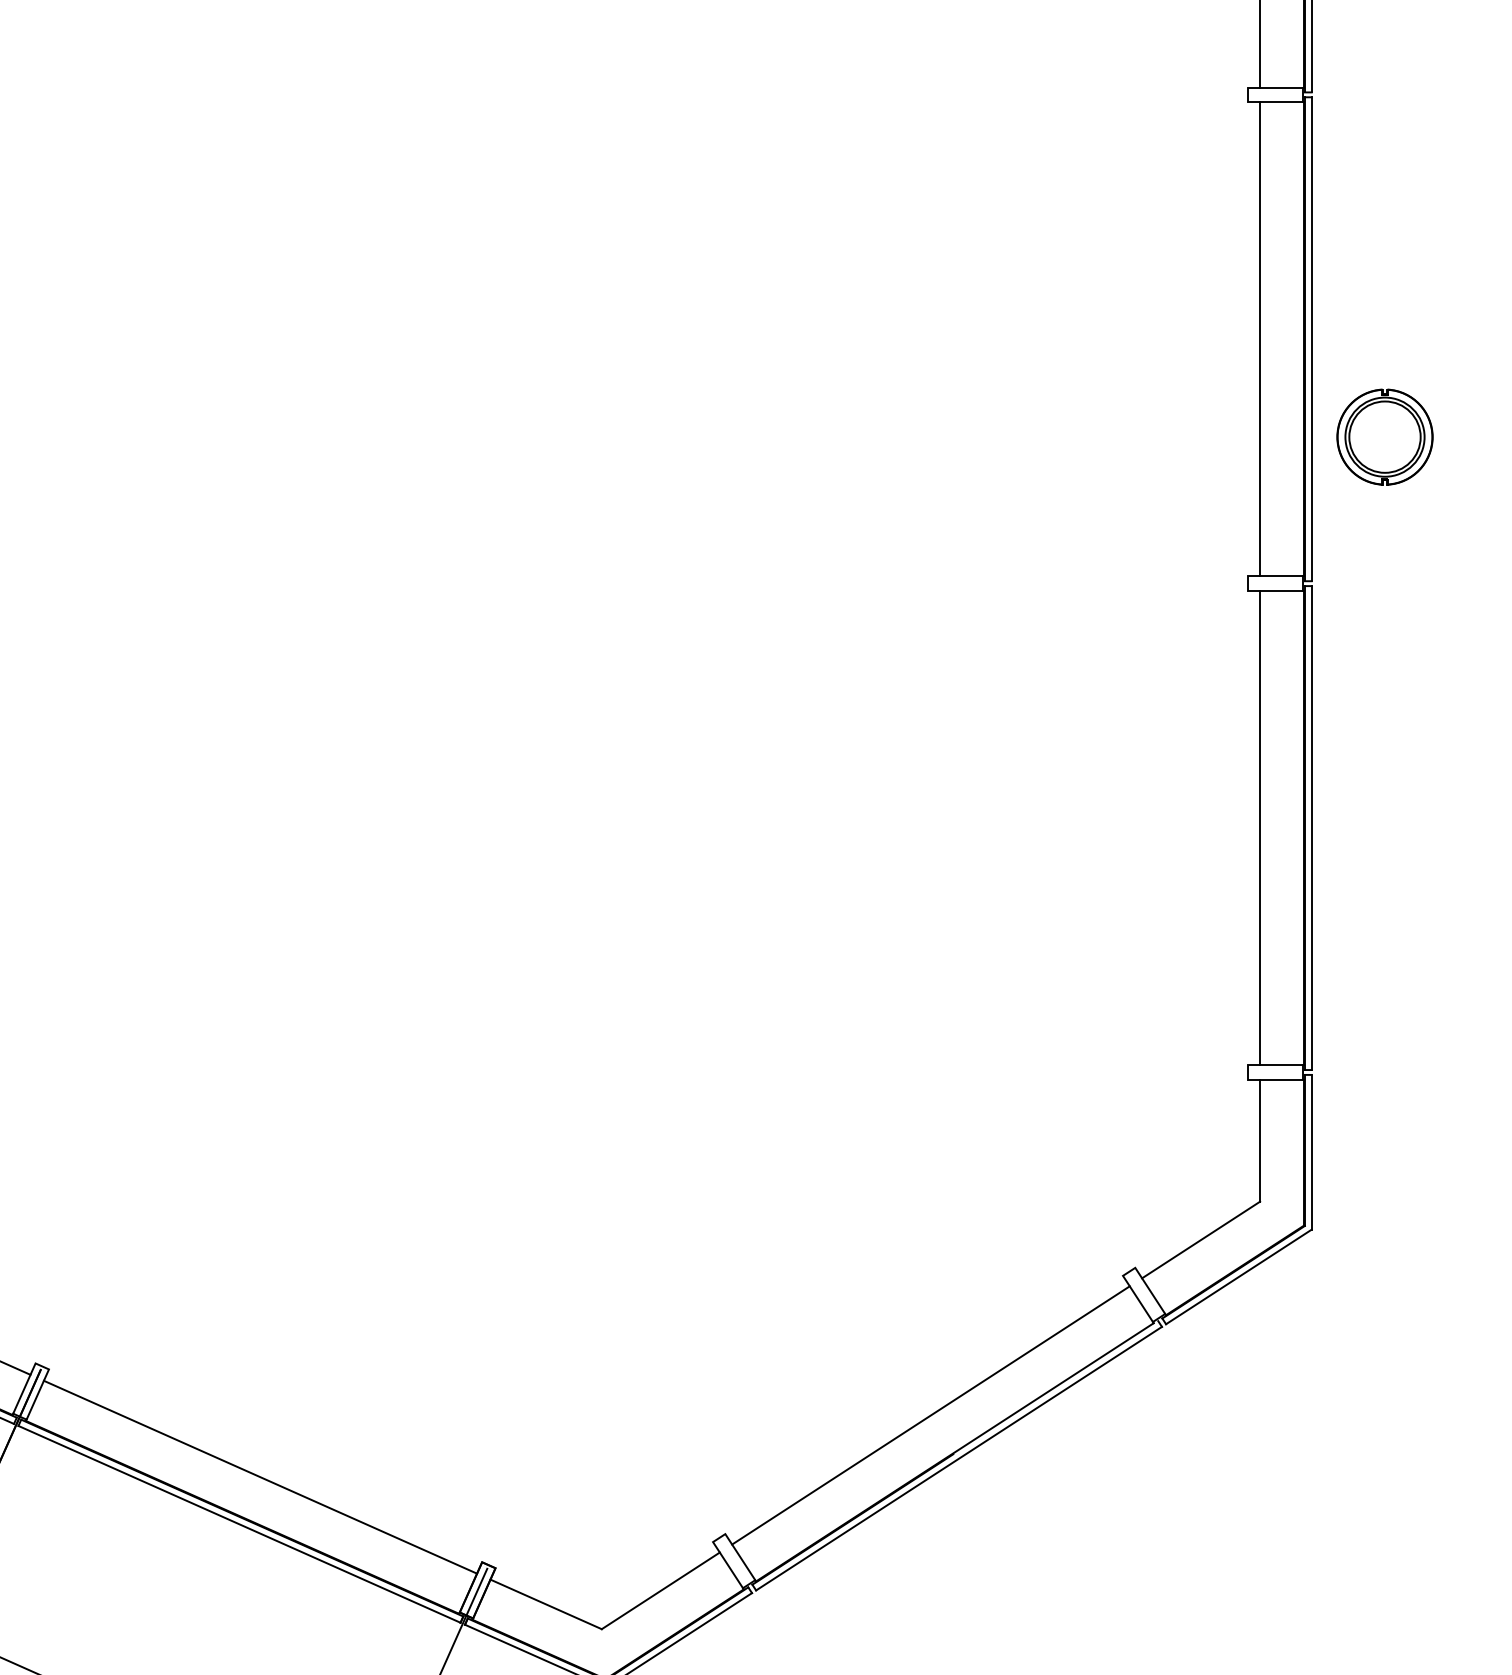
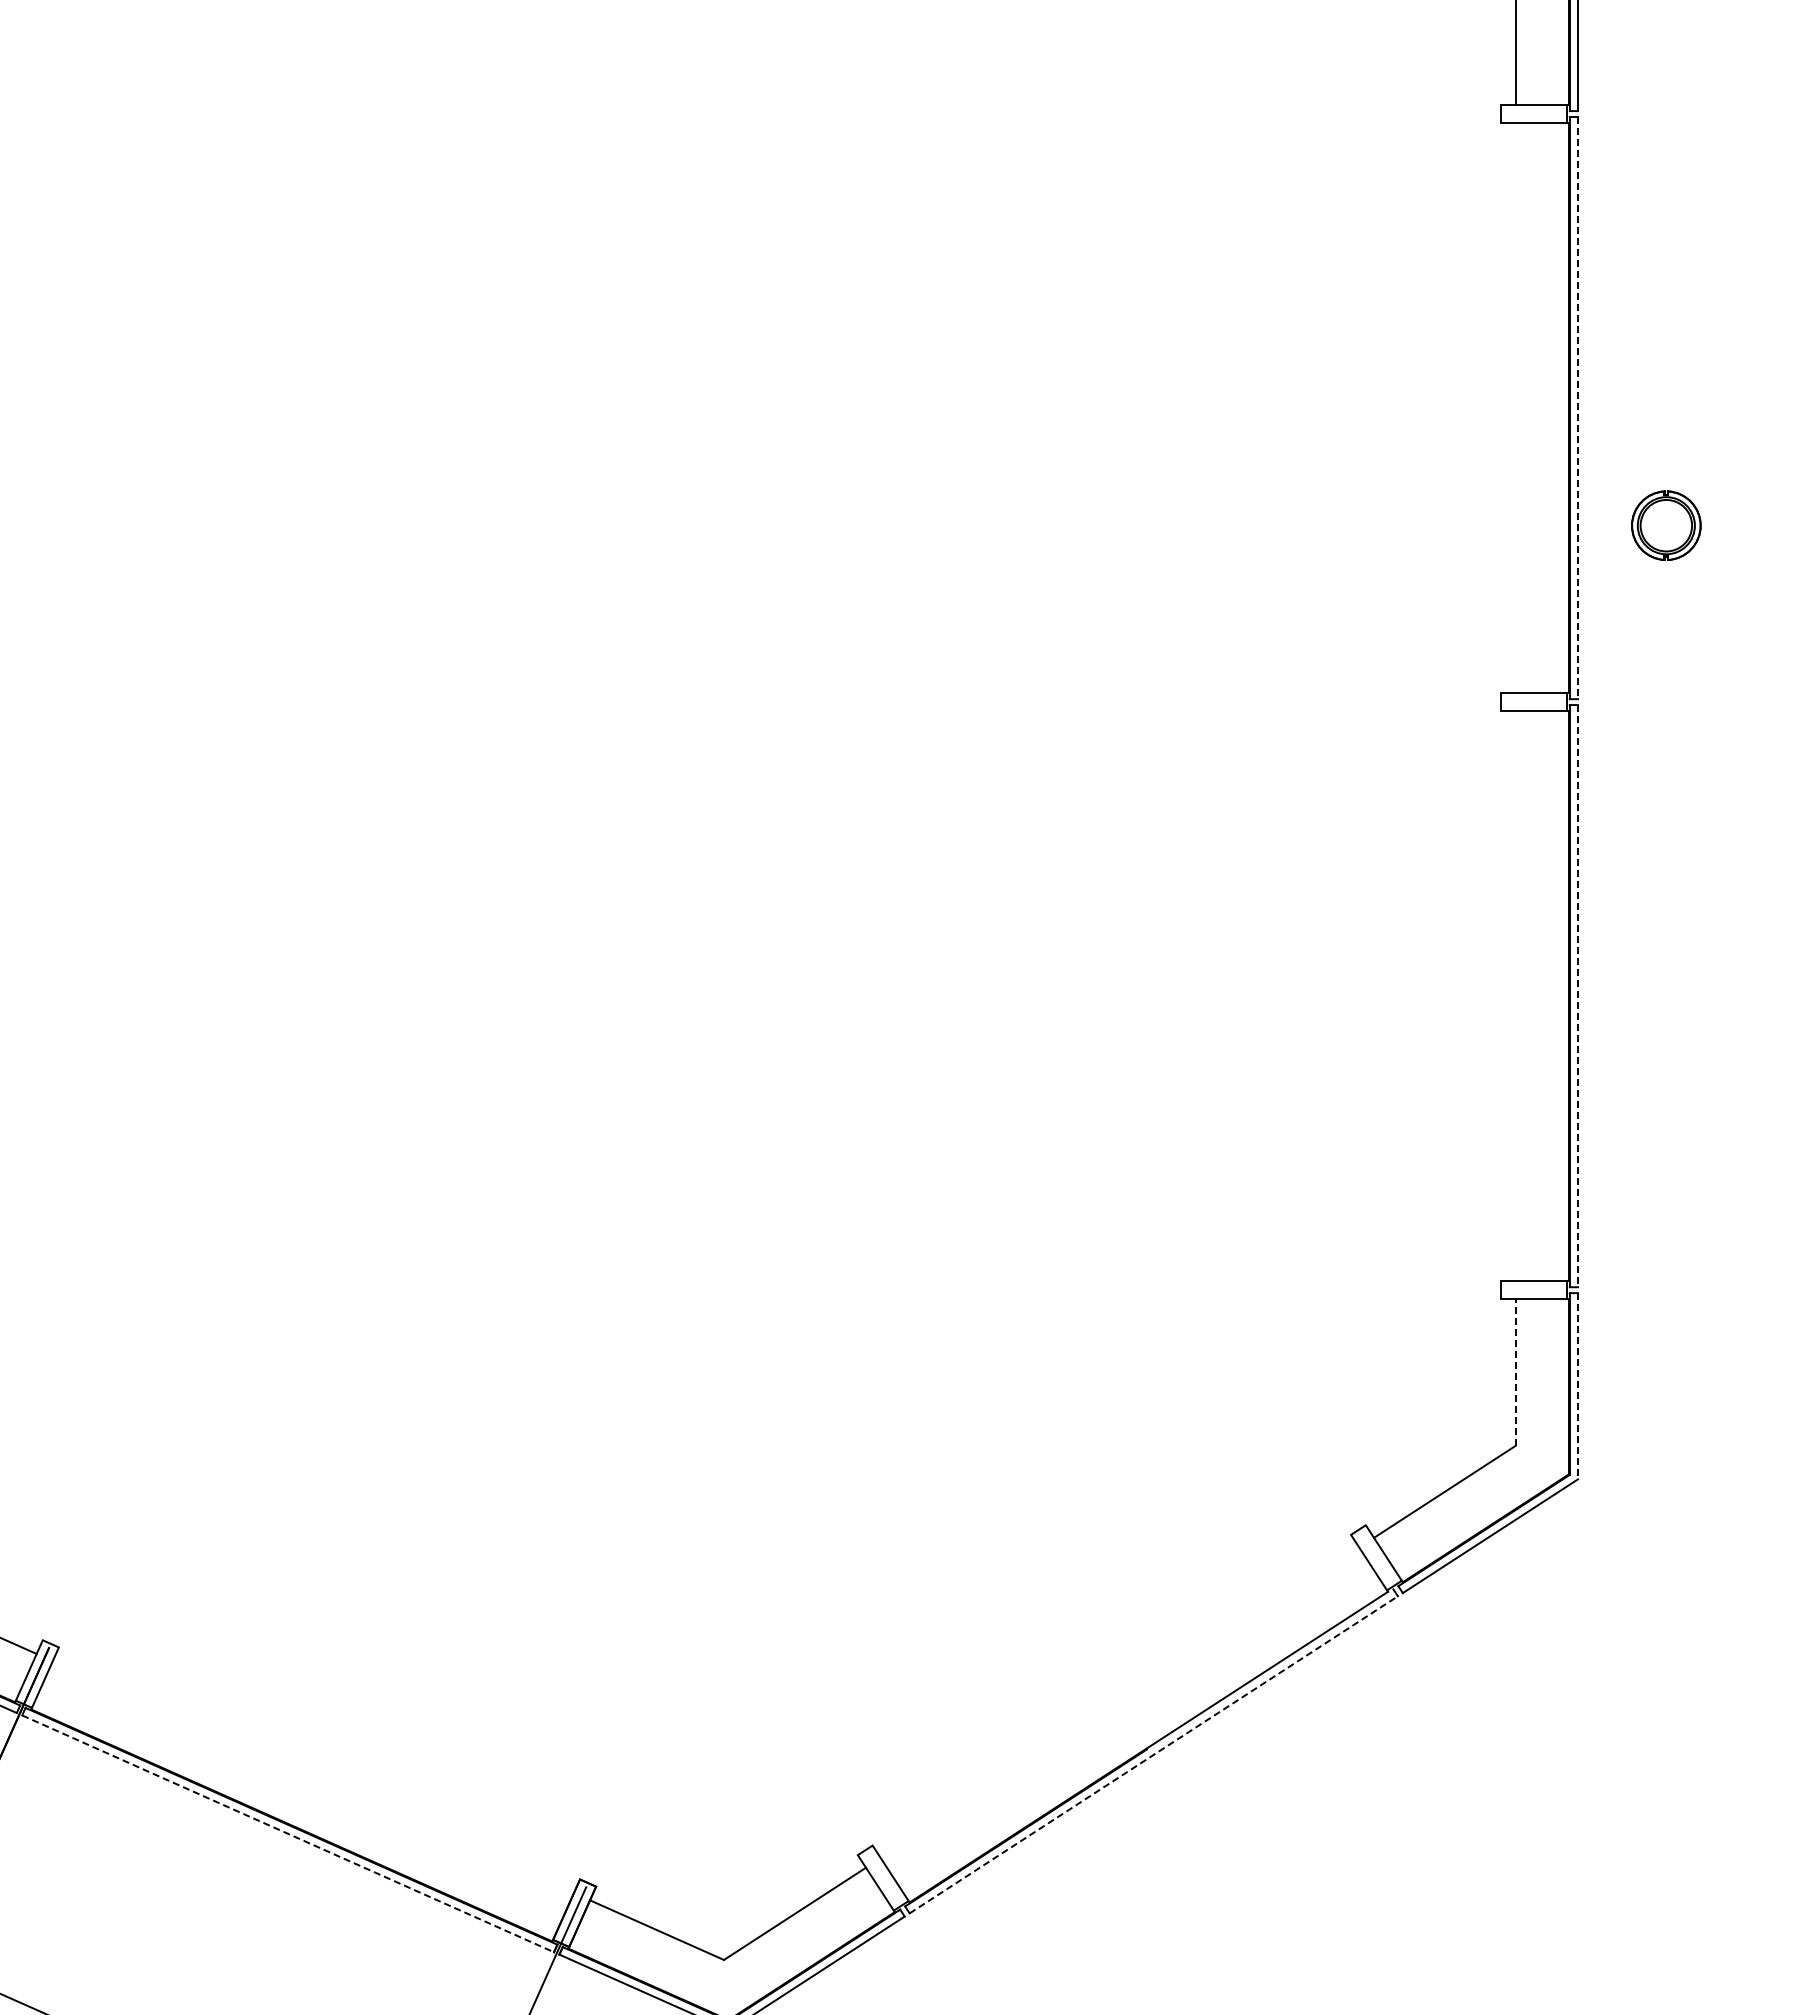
line: (1260, 338) -> (1516, 407), removed
line: (1312, 339) -> (1578, 408), solid -> dashed
part: (1385, 436) -> (1666, 525), size x0.6
line: (1260, 827) -> (1516, 995), removed
line: (1312, 828) -> (1578, 996), solid -> dashed
line: (1260, 1140) -> (1516, 1371), solid -> dashed
line: (1312, 1152) -> (1578, 1386), solid -> dashed
line: (930, 1415) -> (1119, 1702), removed
line: (959, 1458) -> (1154, 1754), solid -> dashed
line: (259, 1477) -> (312, 1777), removed
line: (239, 1524) -> (288, 1834), solid -> dashed

